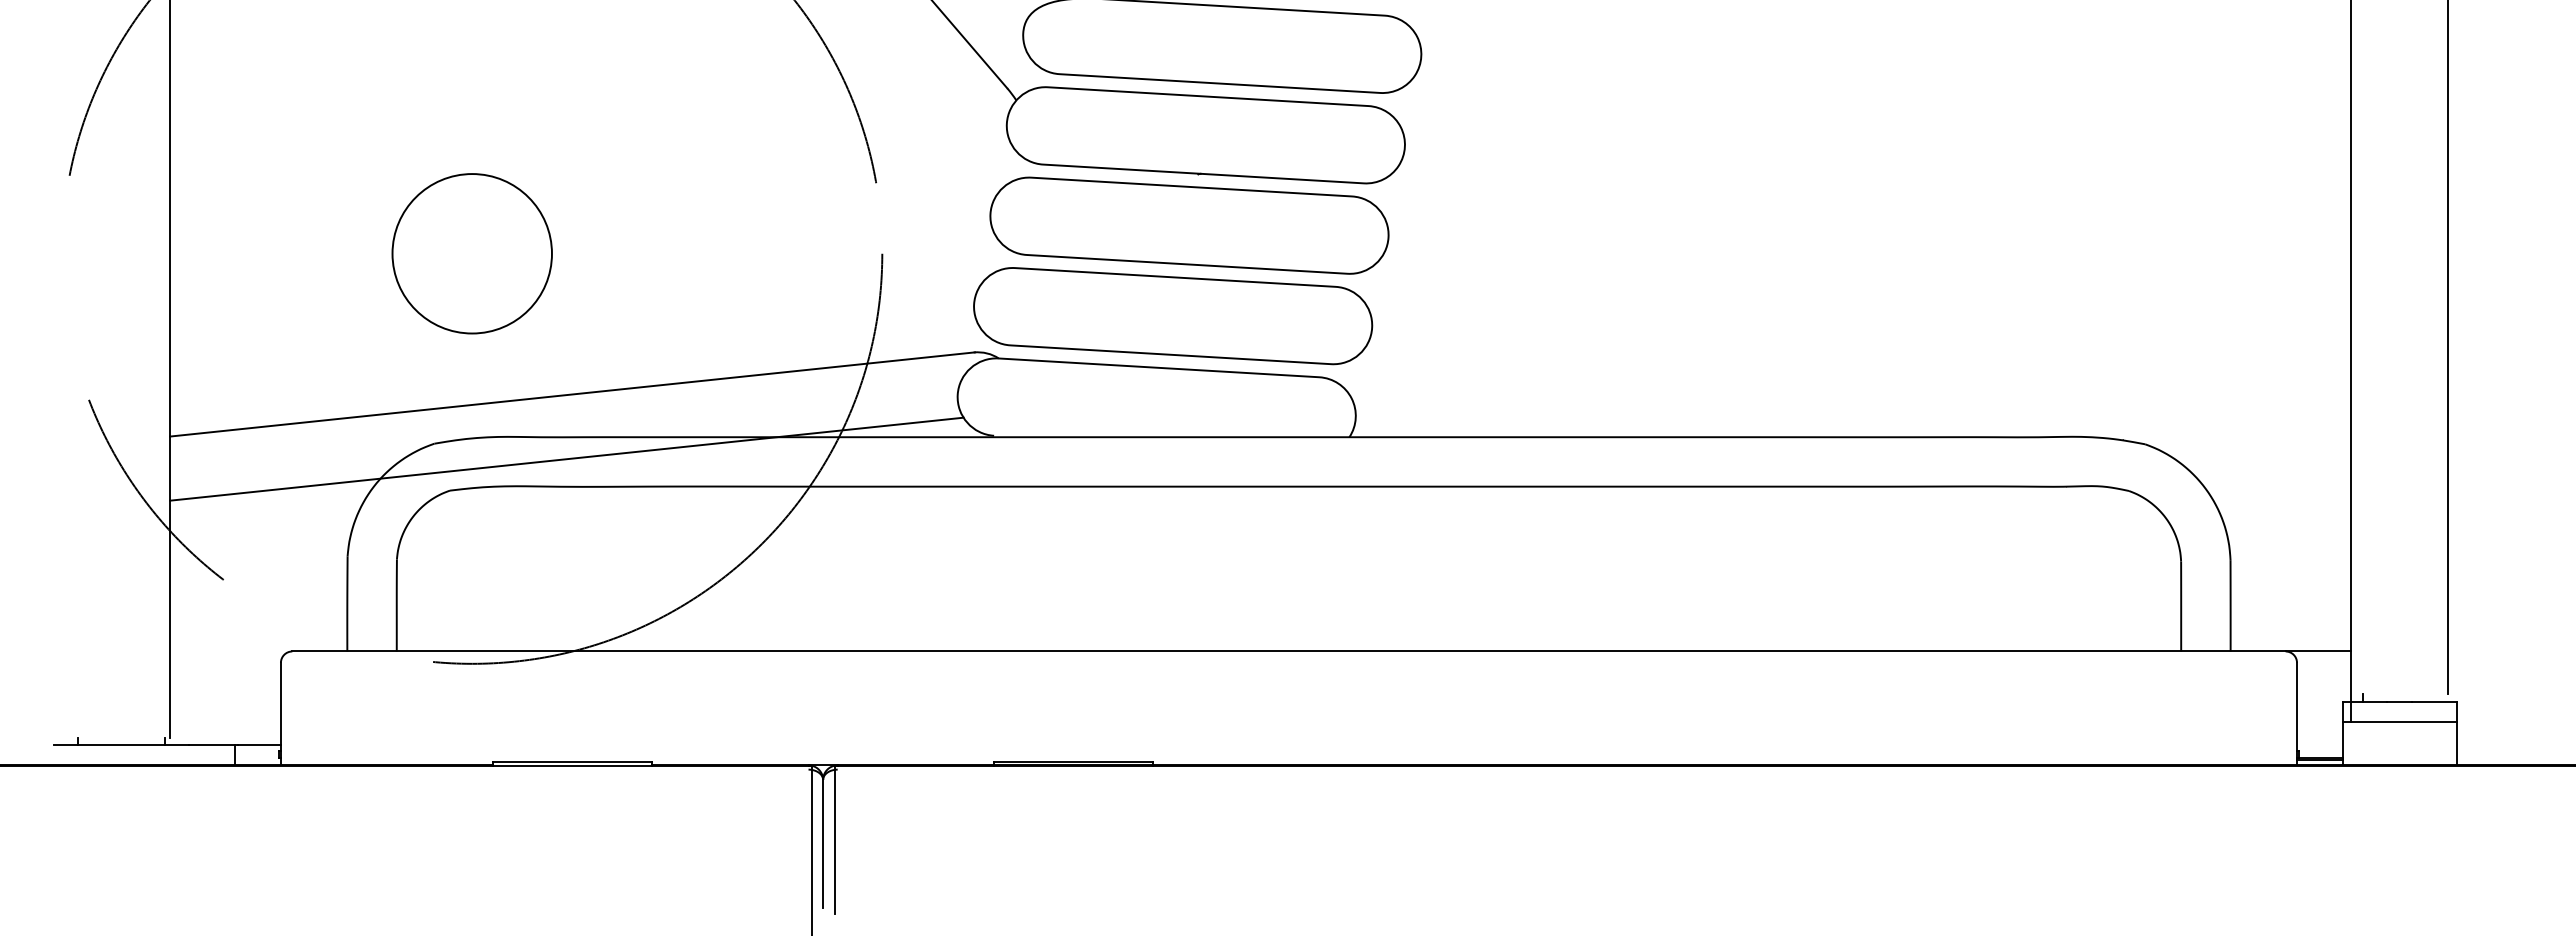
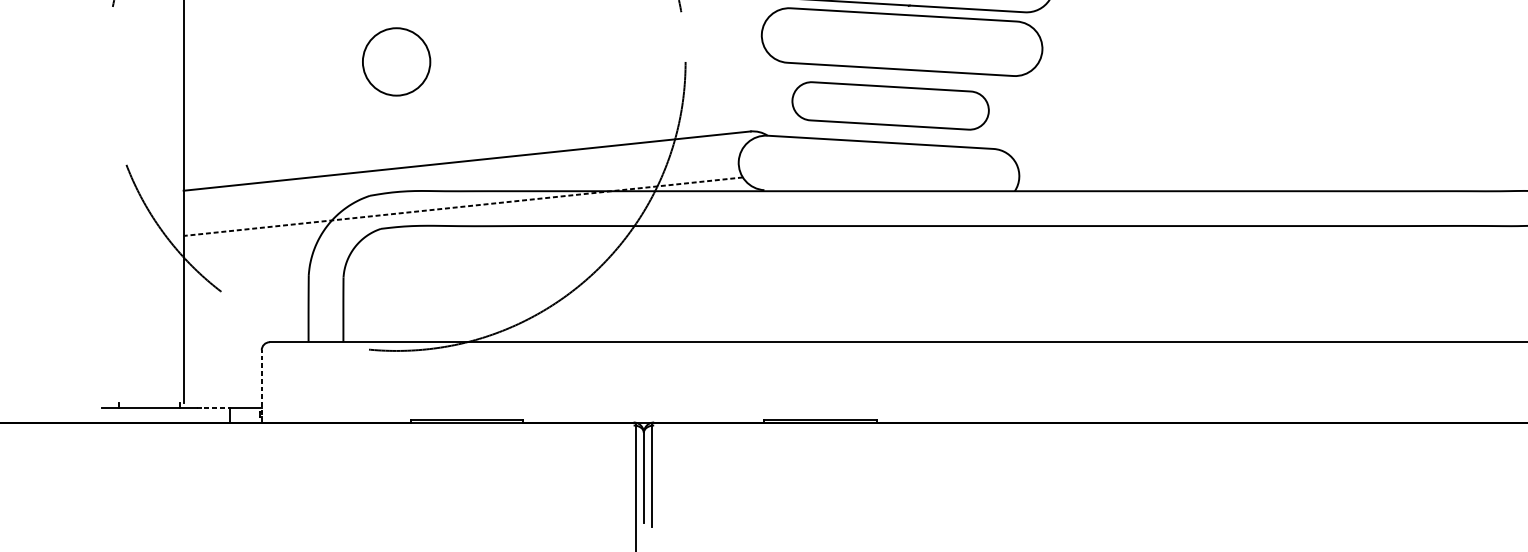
circle: (471, 253) -> (396, 61), size x0.6
part: (1173, 316) -> (890, 106), size x0.7
line: (566, 459) -> (463, 206), solid -> dashed
line: (280, 713) -> (261, 385), solid -> dashed
line: (213, 744) -> (214, 407), solid -> dashed

